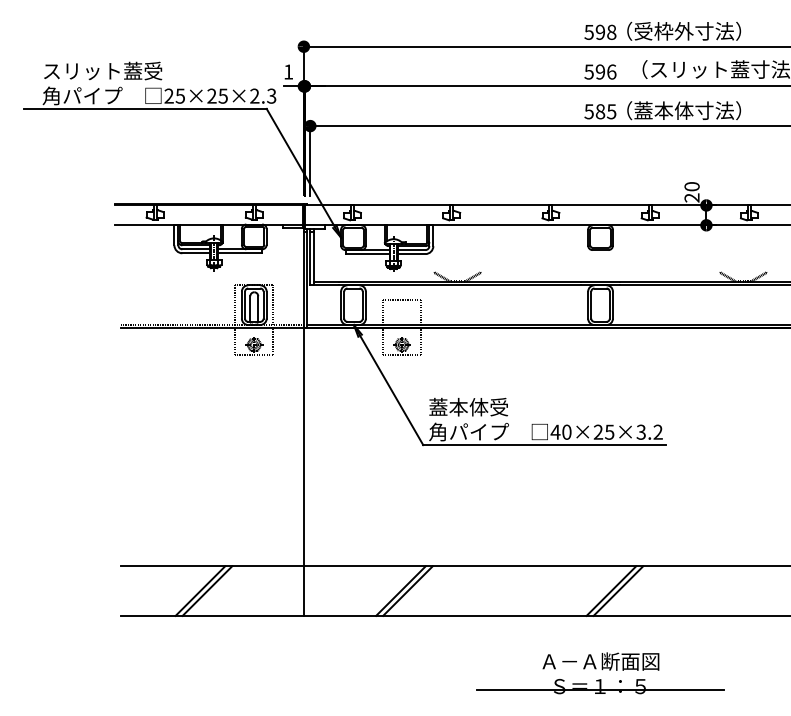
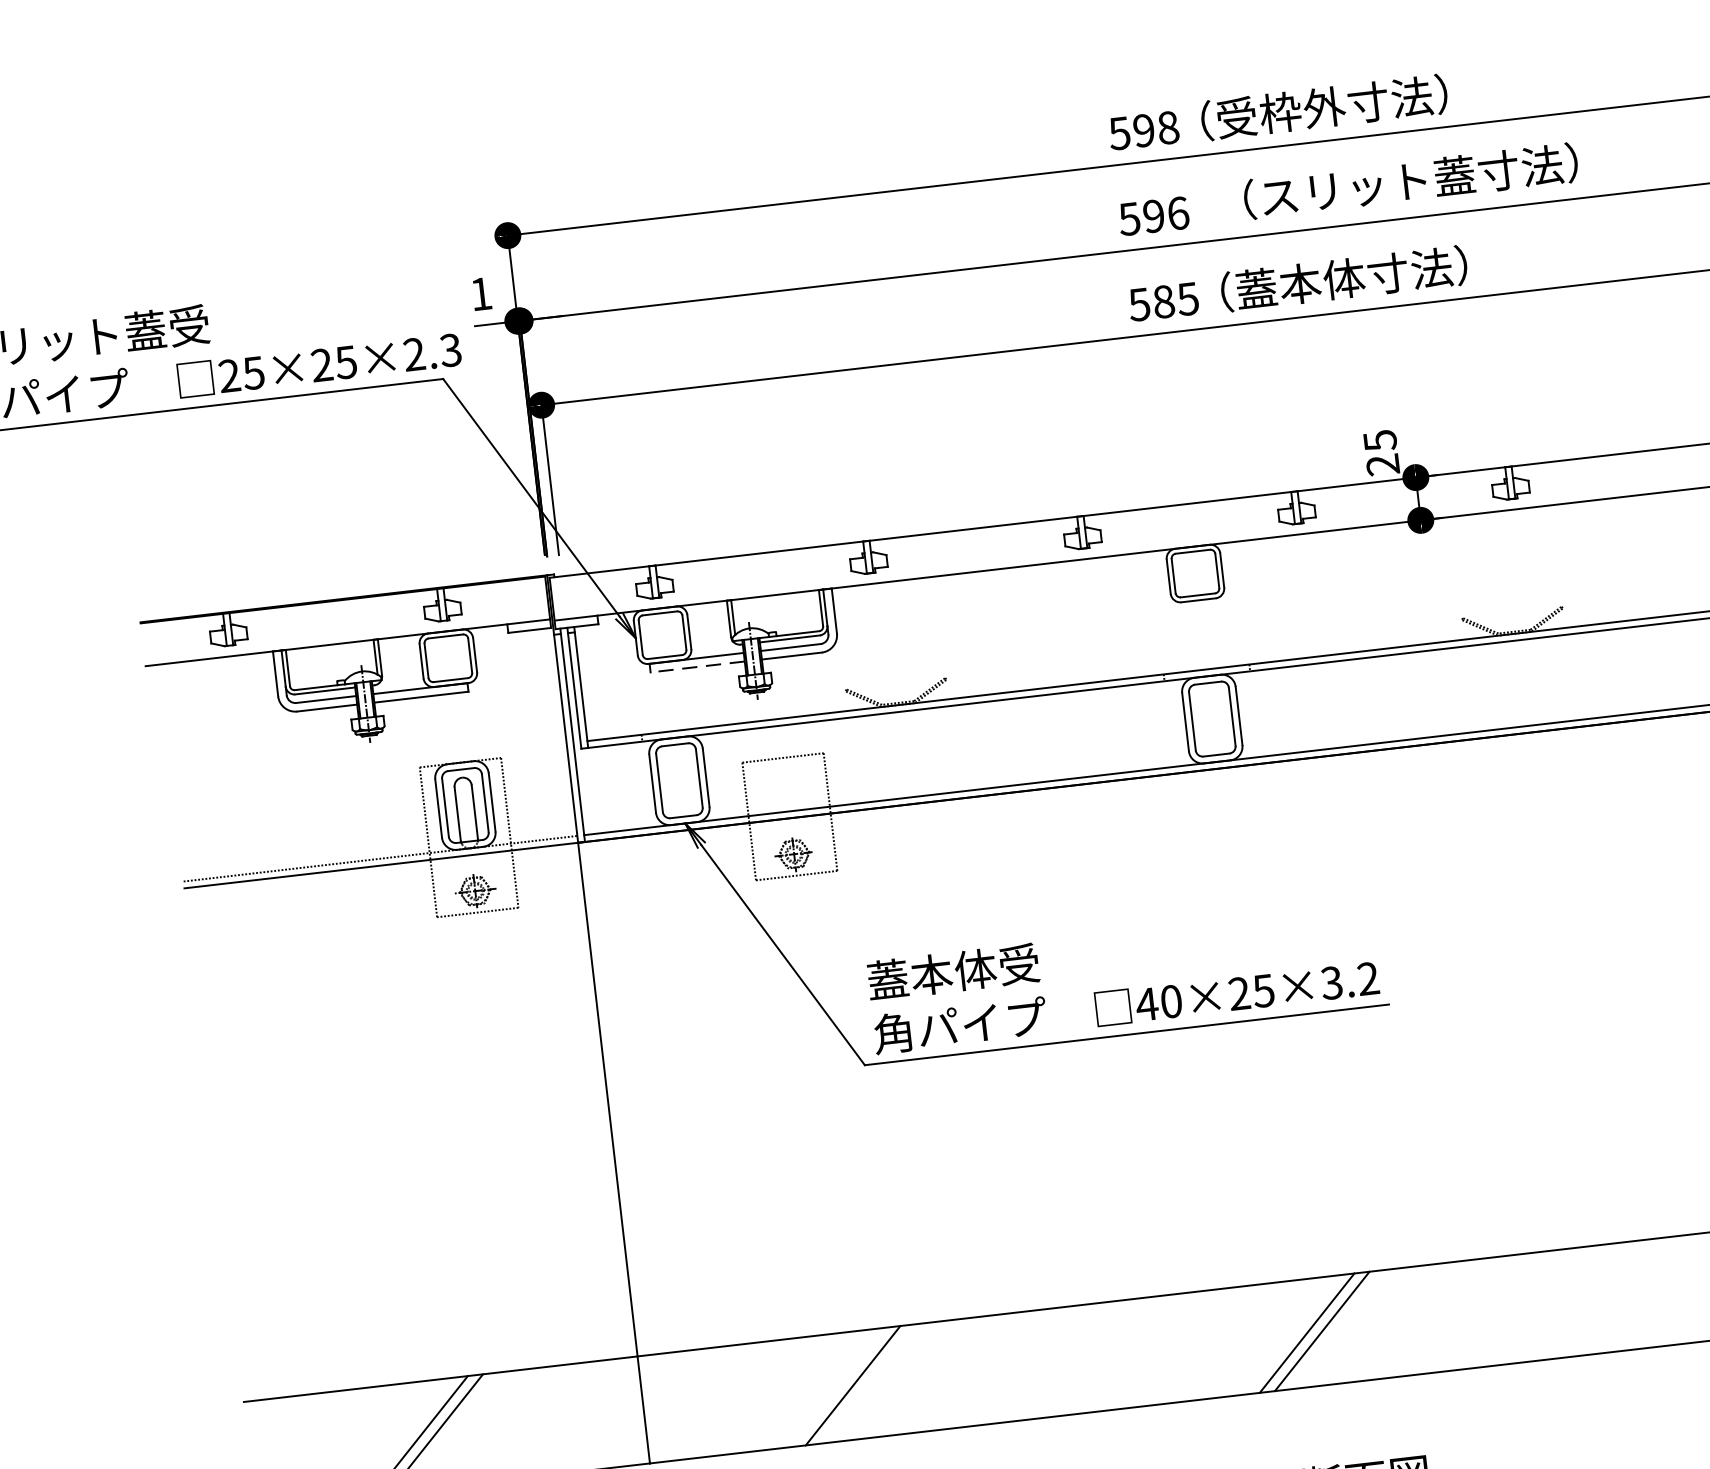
text: (691, 186) -> (1378, 440), 20 -> 25
line: (367, 254) -> (696, 667), solid -> dashed
line: (407, 590) -> (867, 1382), removed

